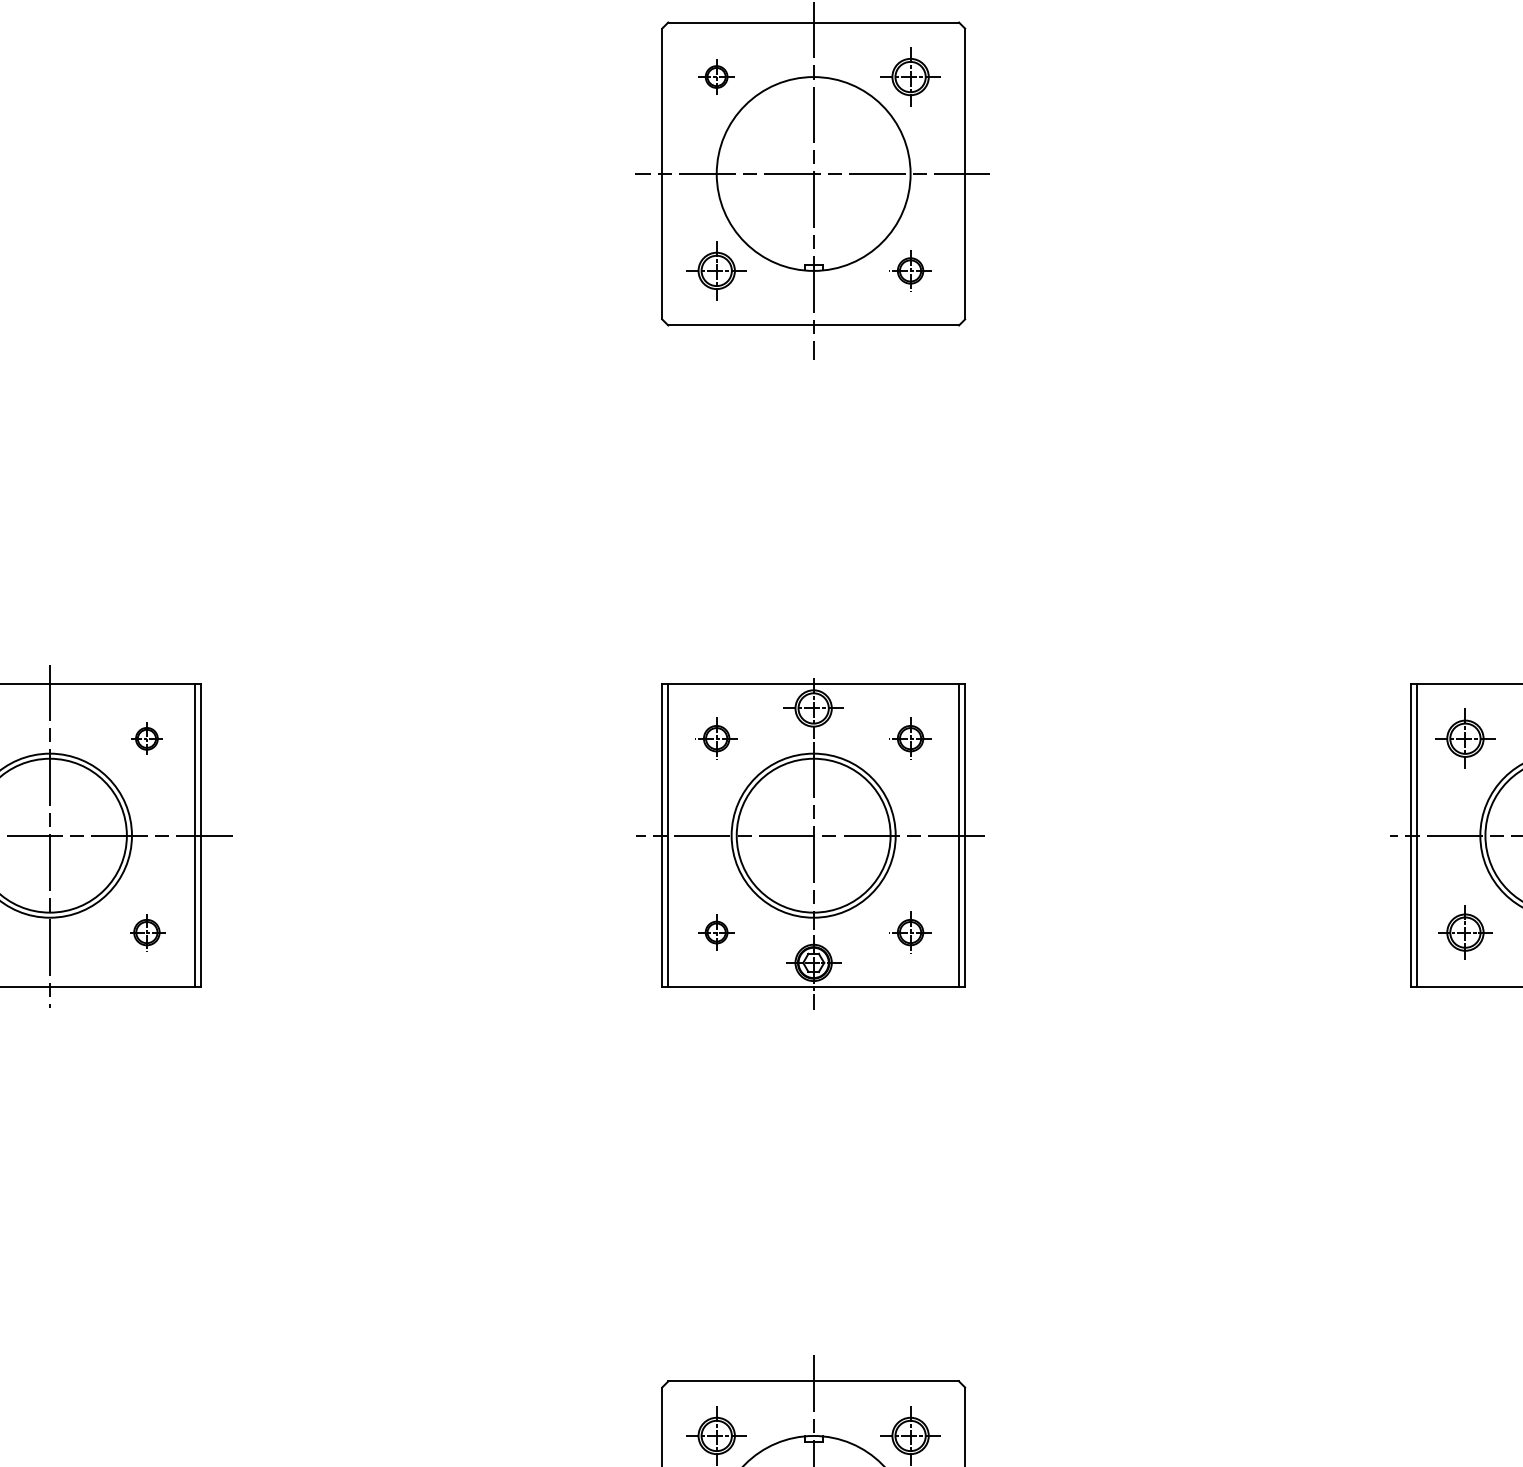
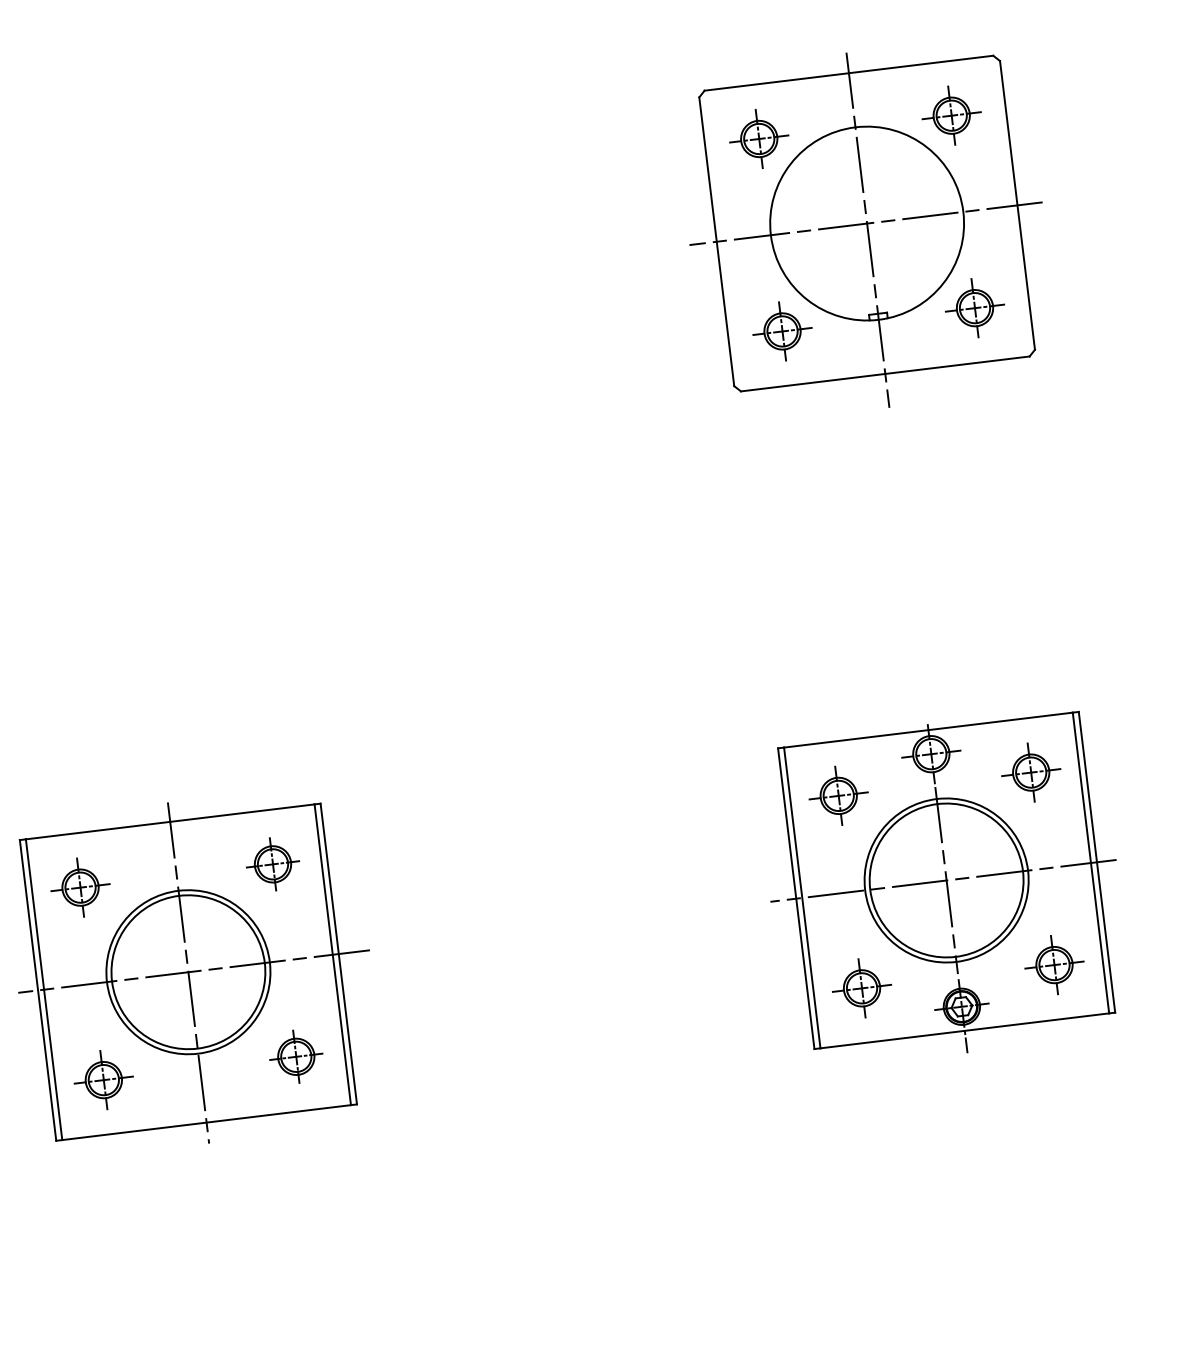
part: (716, 76) -> (758, 138), size x1.67
part: (910, 270) -> (974, 307), size x1.43
part: (146, 738) -> (272, 864), size x1.67
part: (716, 738) -> (838, 795), size x1.43
part: (910, 738) -> (1031, 772), size x1.43
part: (146, 932) -> (295, 1056), size x1.43
part: (716, 932) -> (861, 988), size x1.67
part: (910, 932) -> (1054, 964), size x1.43

